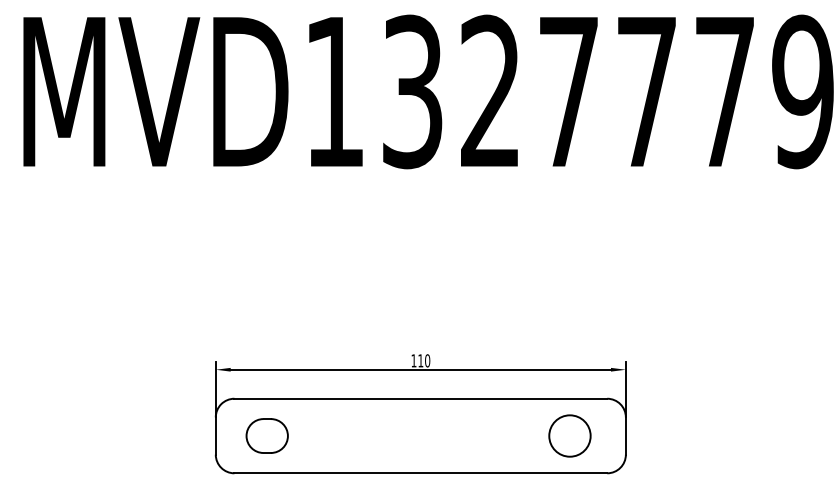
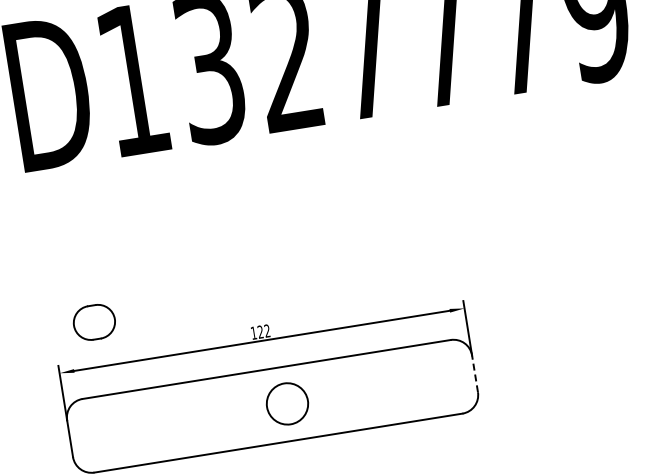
text: (424, 360) -> (264, 331), 110 -> 122
part: (266, 435) -> (93, 322), moved
circle: (569, 435) -> (286, 403), moved
line: (625, 436) -> (474, 374), solid -> dashed

